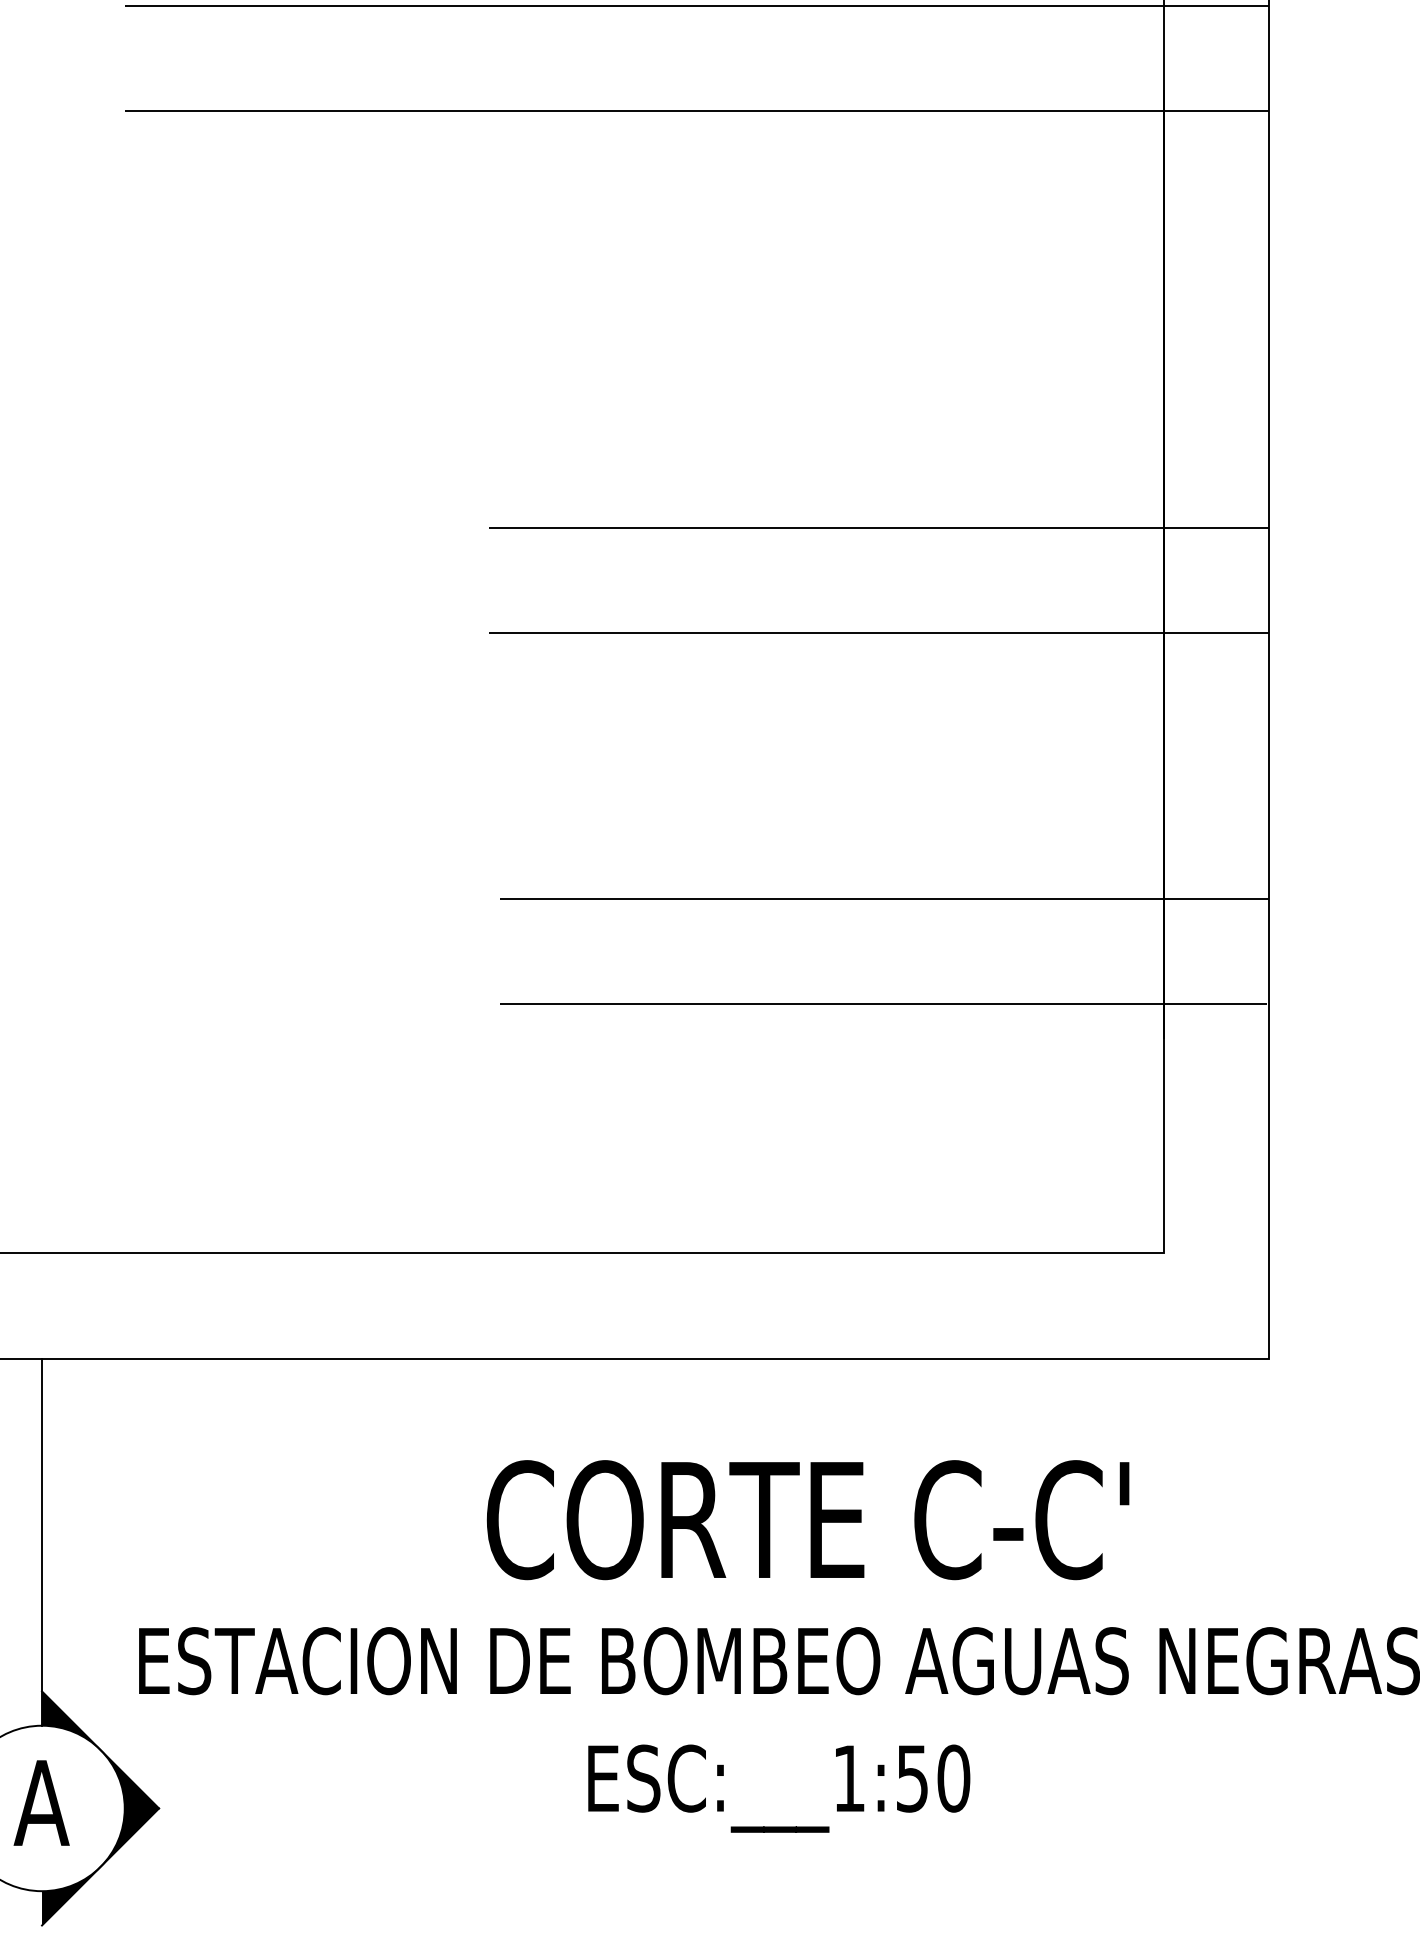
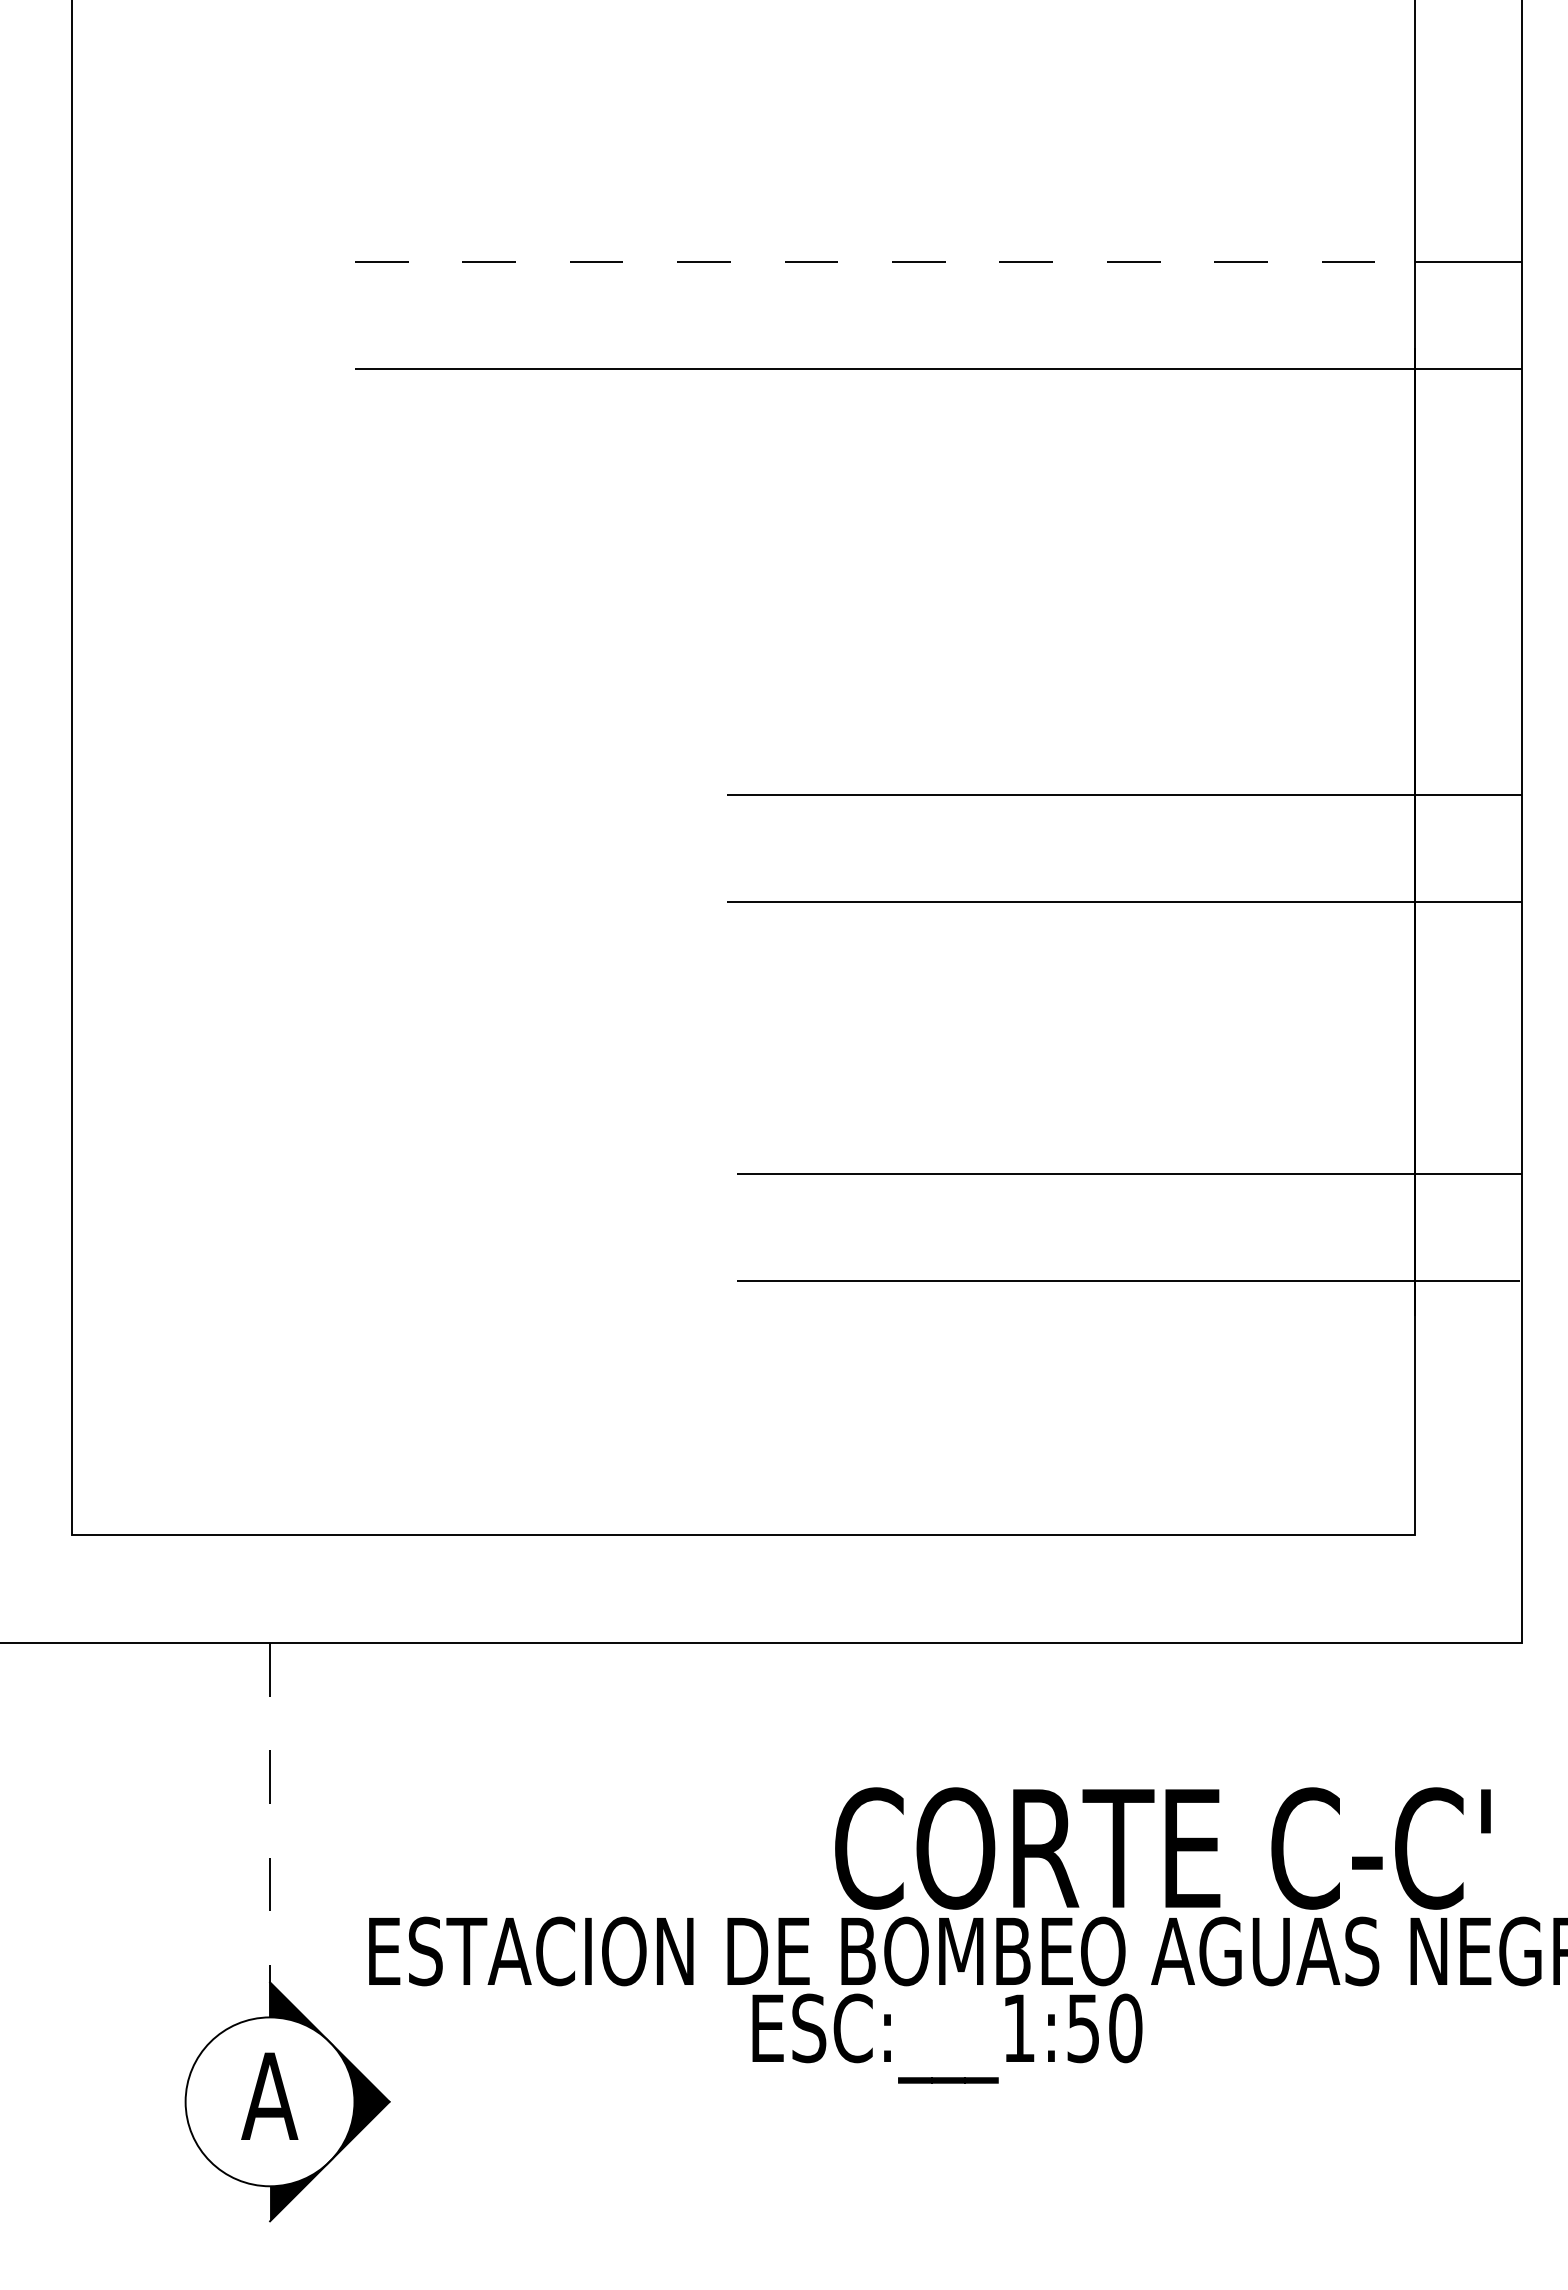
line: (645, 5) -> (885, 261), solid -> dashed
text: (807, 1520) -> (1162, 1848), moved
line: (42, 1542) -> (270, 1830), solid -> dashed
text: (779, 1788) -> (947, 2038), moved

